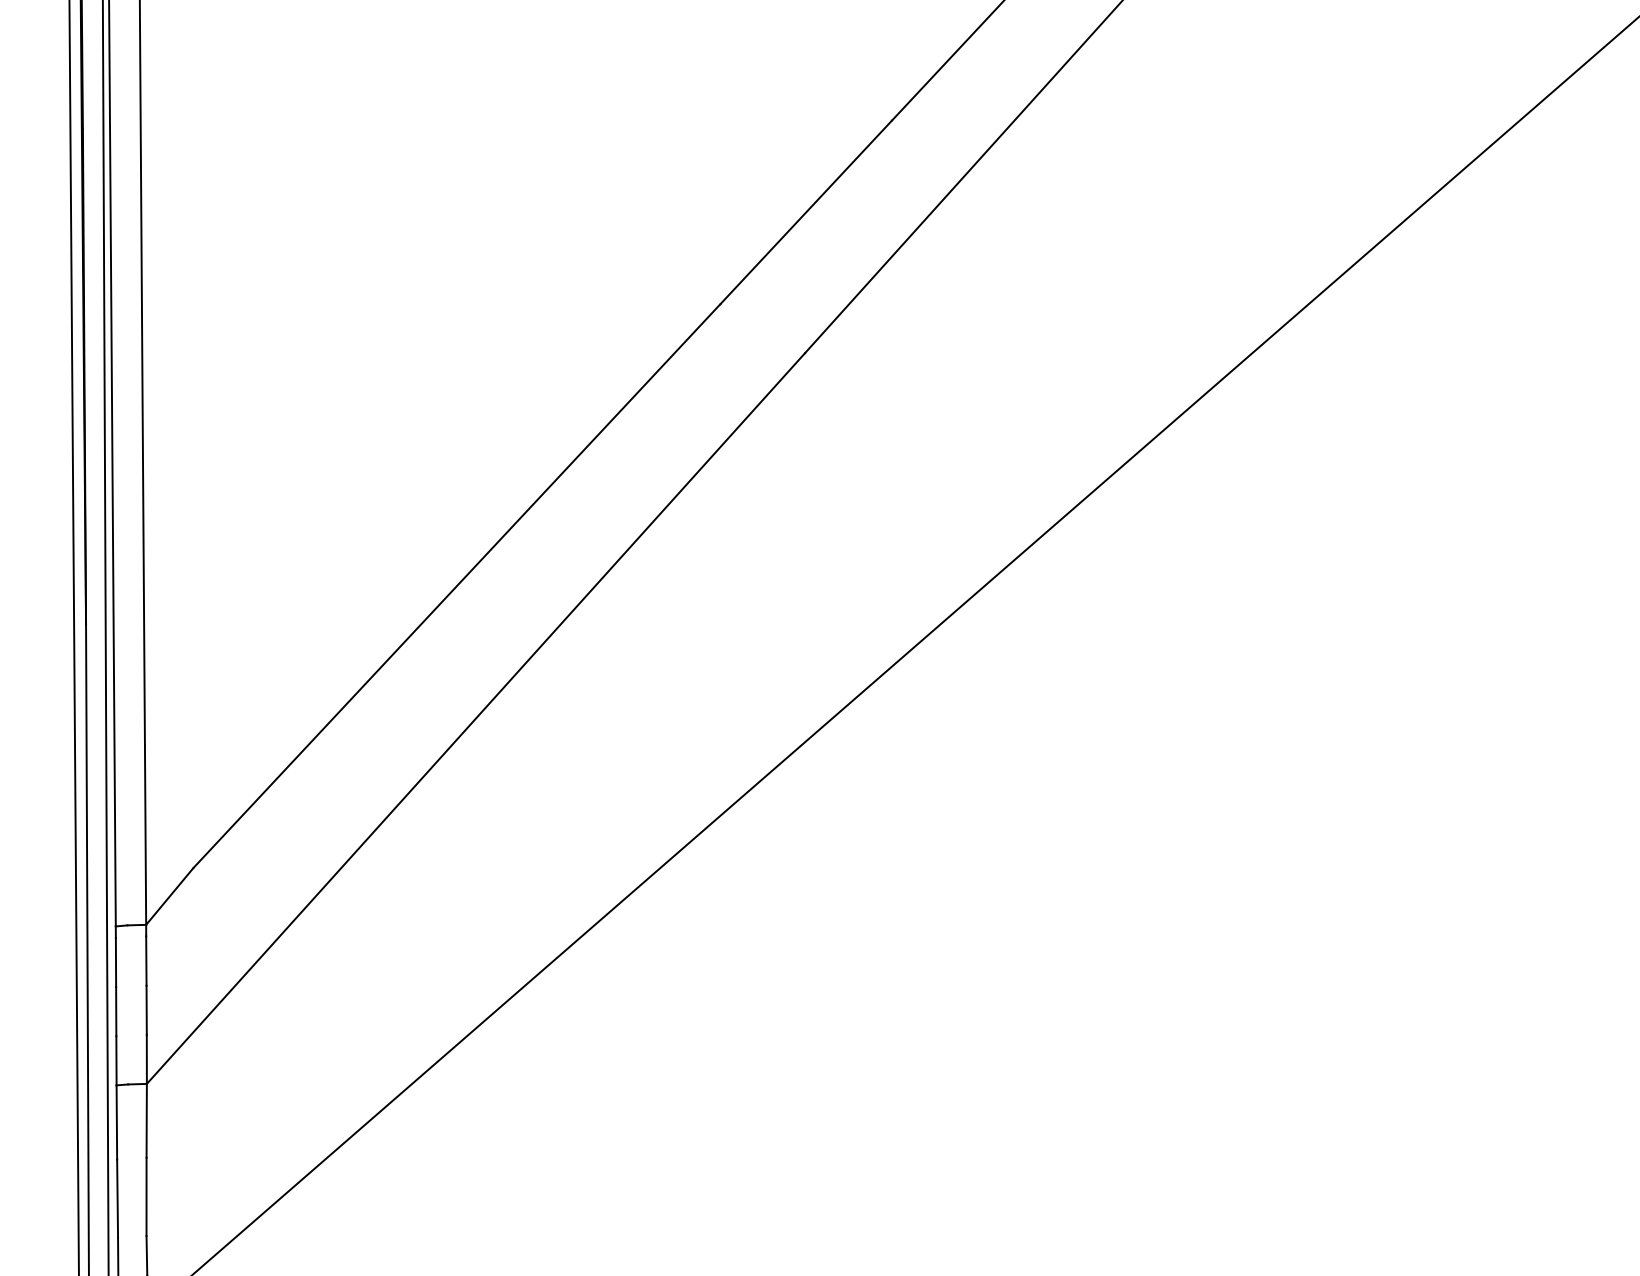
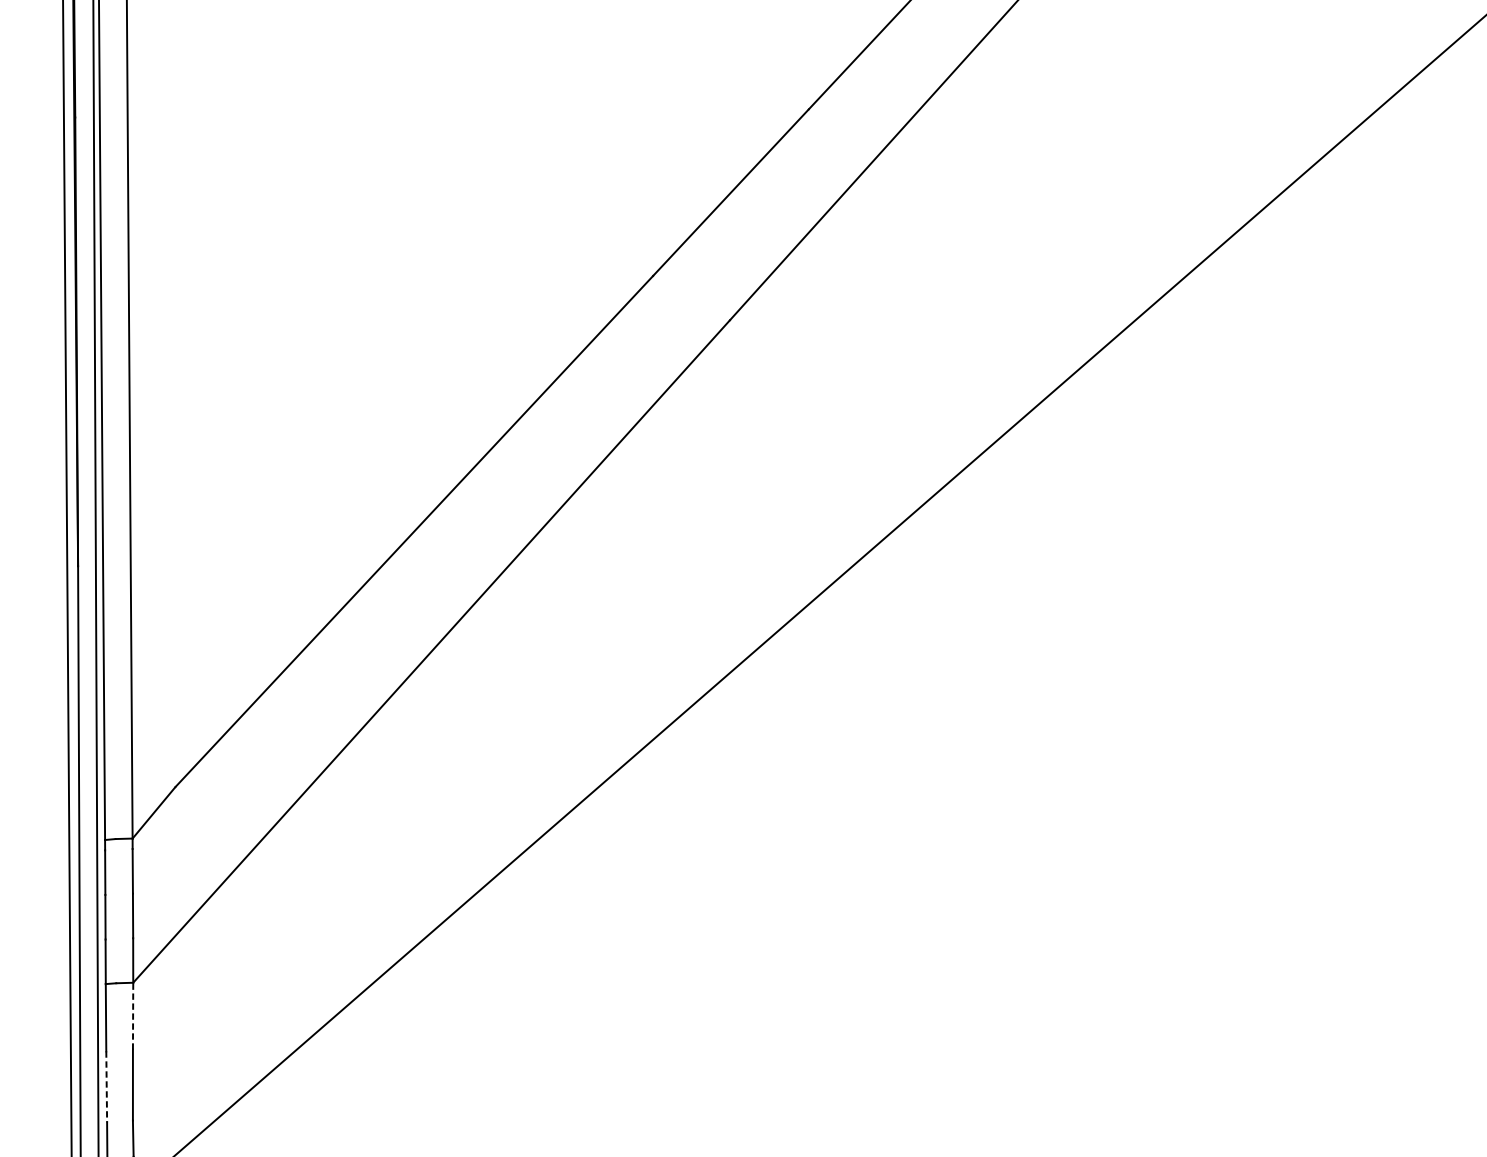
line: (146, 1120) -> (132, 1015), solid -> dashed
line: (117, 1199) -> (106, 1087), solid -> dashed

